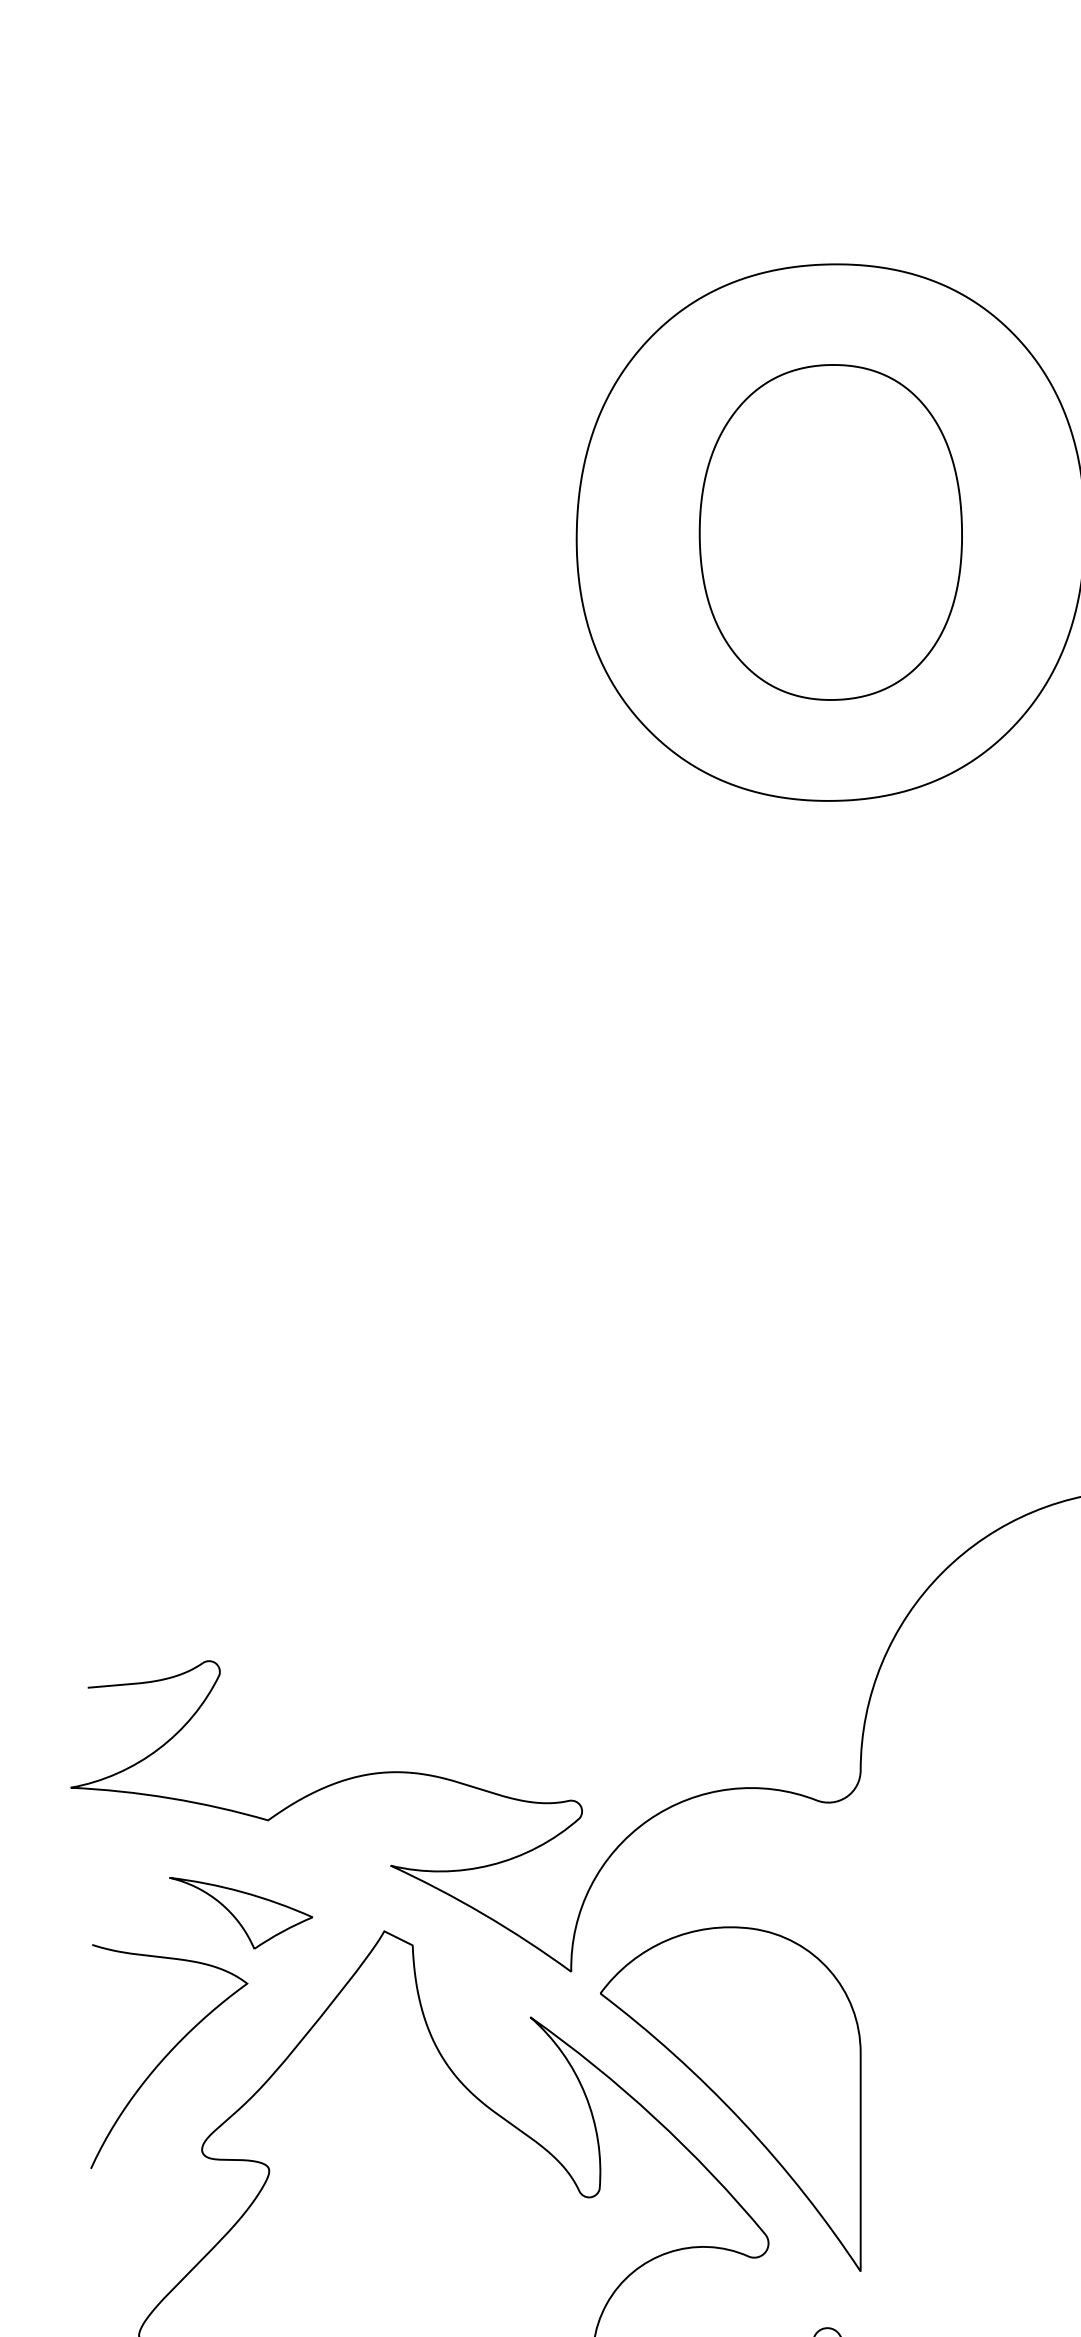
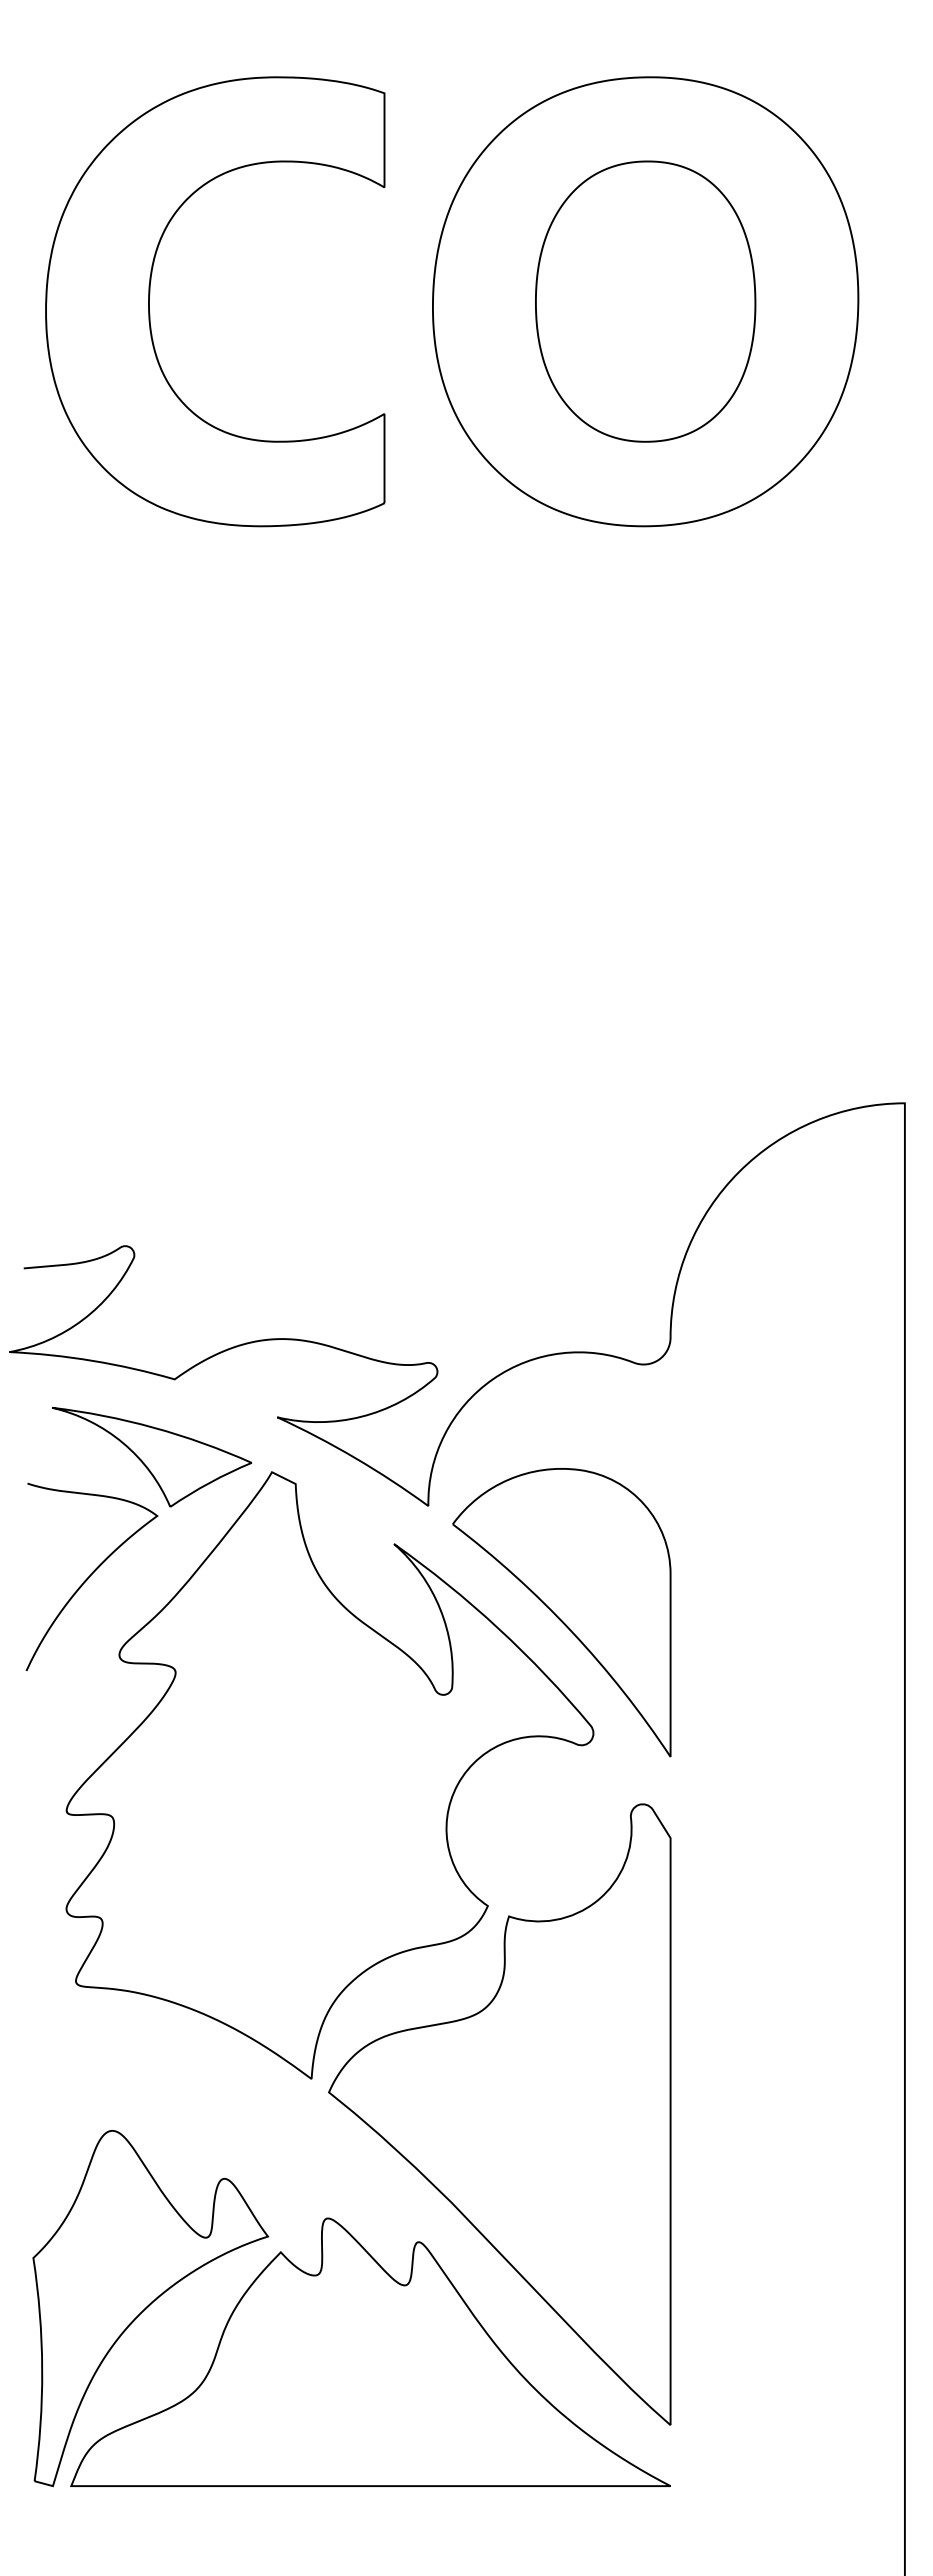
part: (239, 523) -> (150, 294), added
part: (241, 1912) -> (152, 1456), size x1.67

